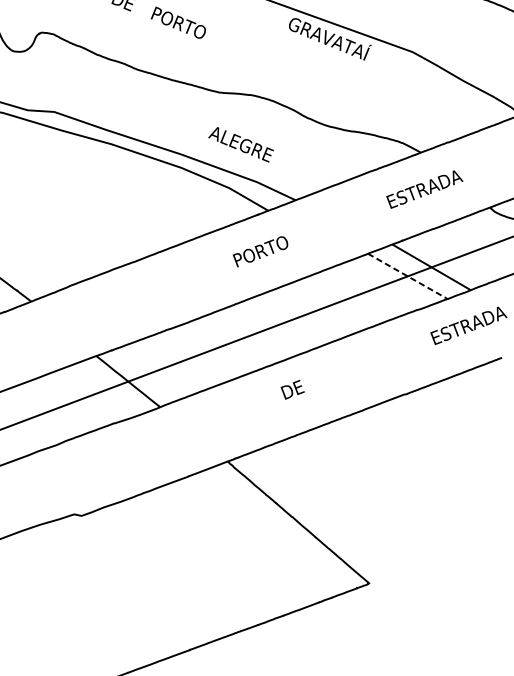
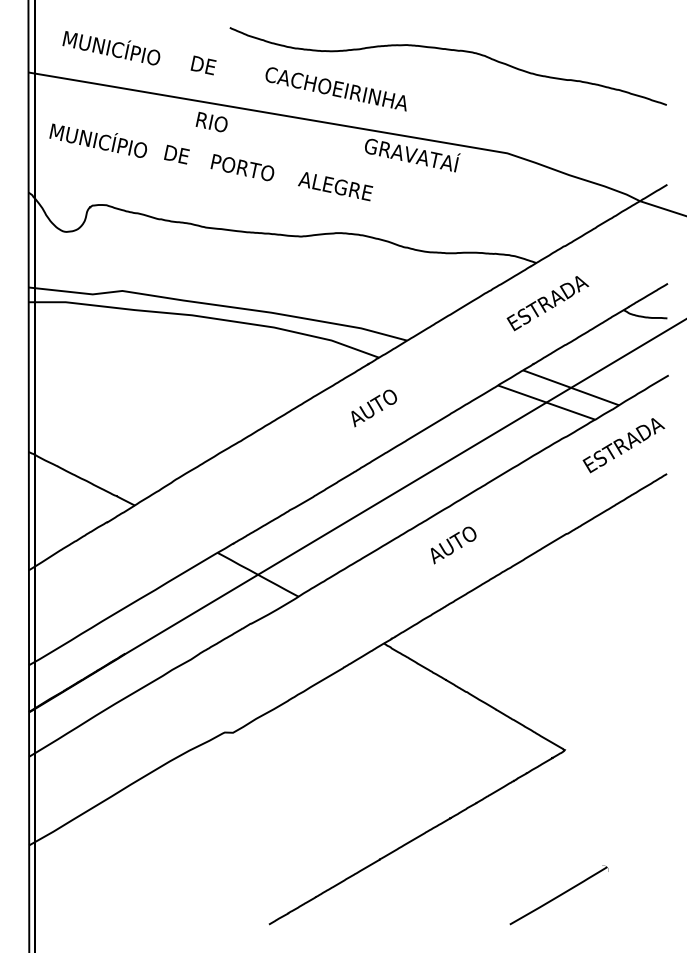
text: (240, 144) -> (335, 186), moved
text: (259, 252) -> (377, 405), PORTO -> AUTO
line: (408, 276) -> (547, 402), dashed -> solid
text: (302, 386) -> (451, 545), DE -> AUTO

